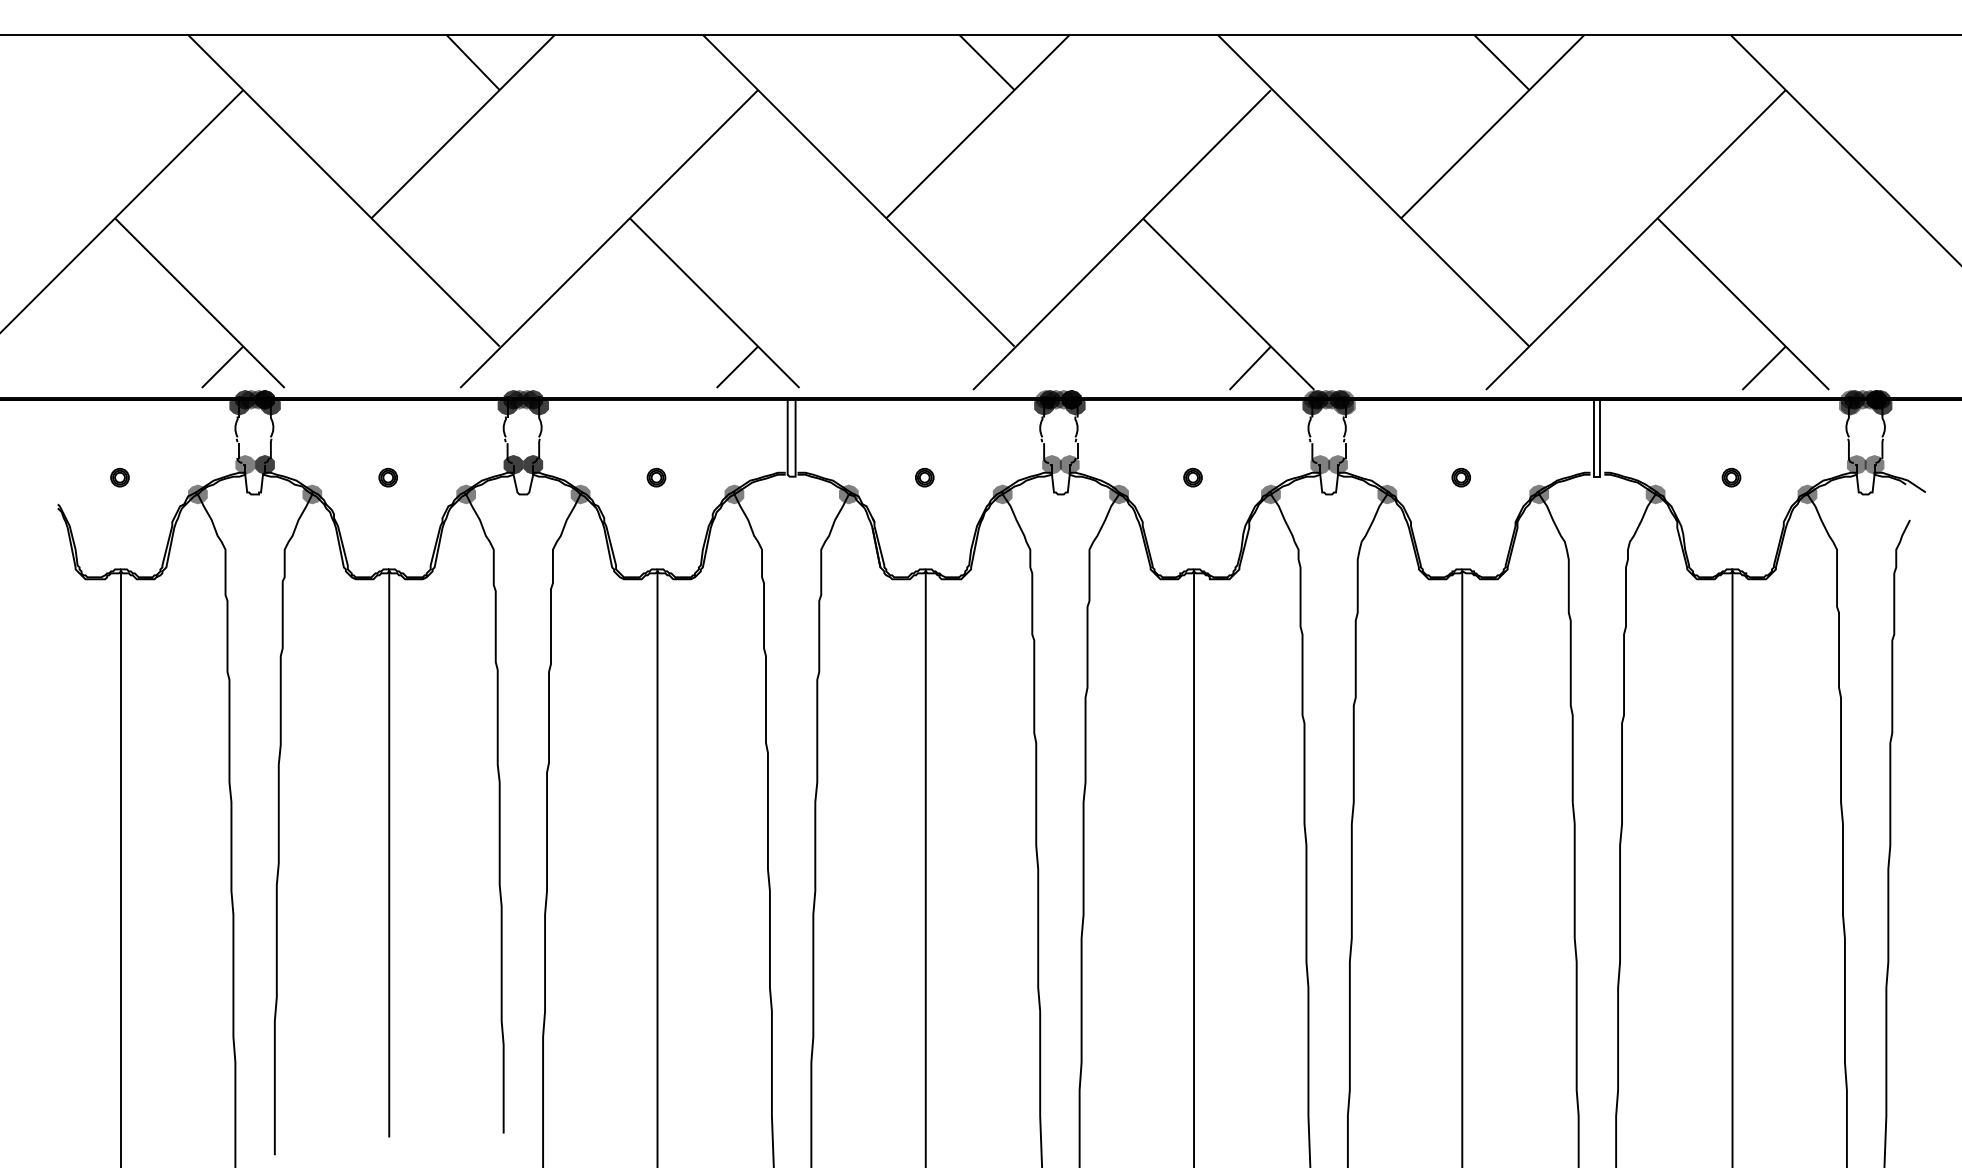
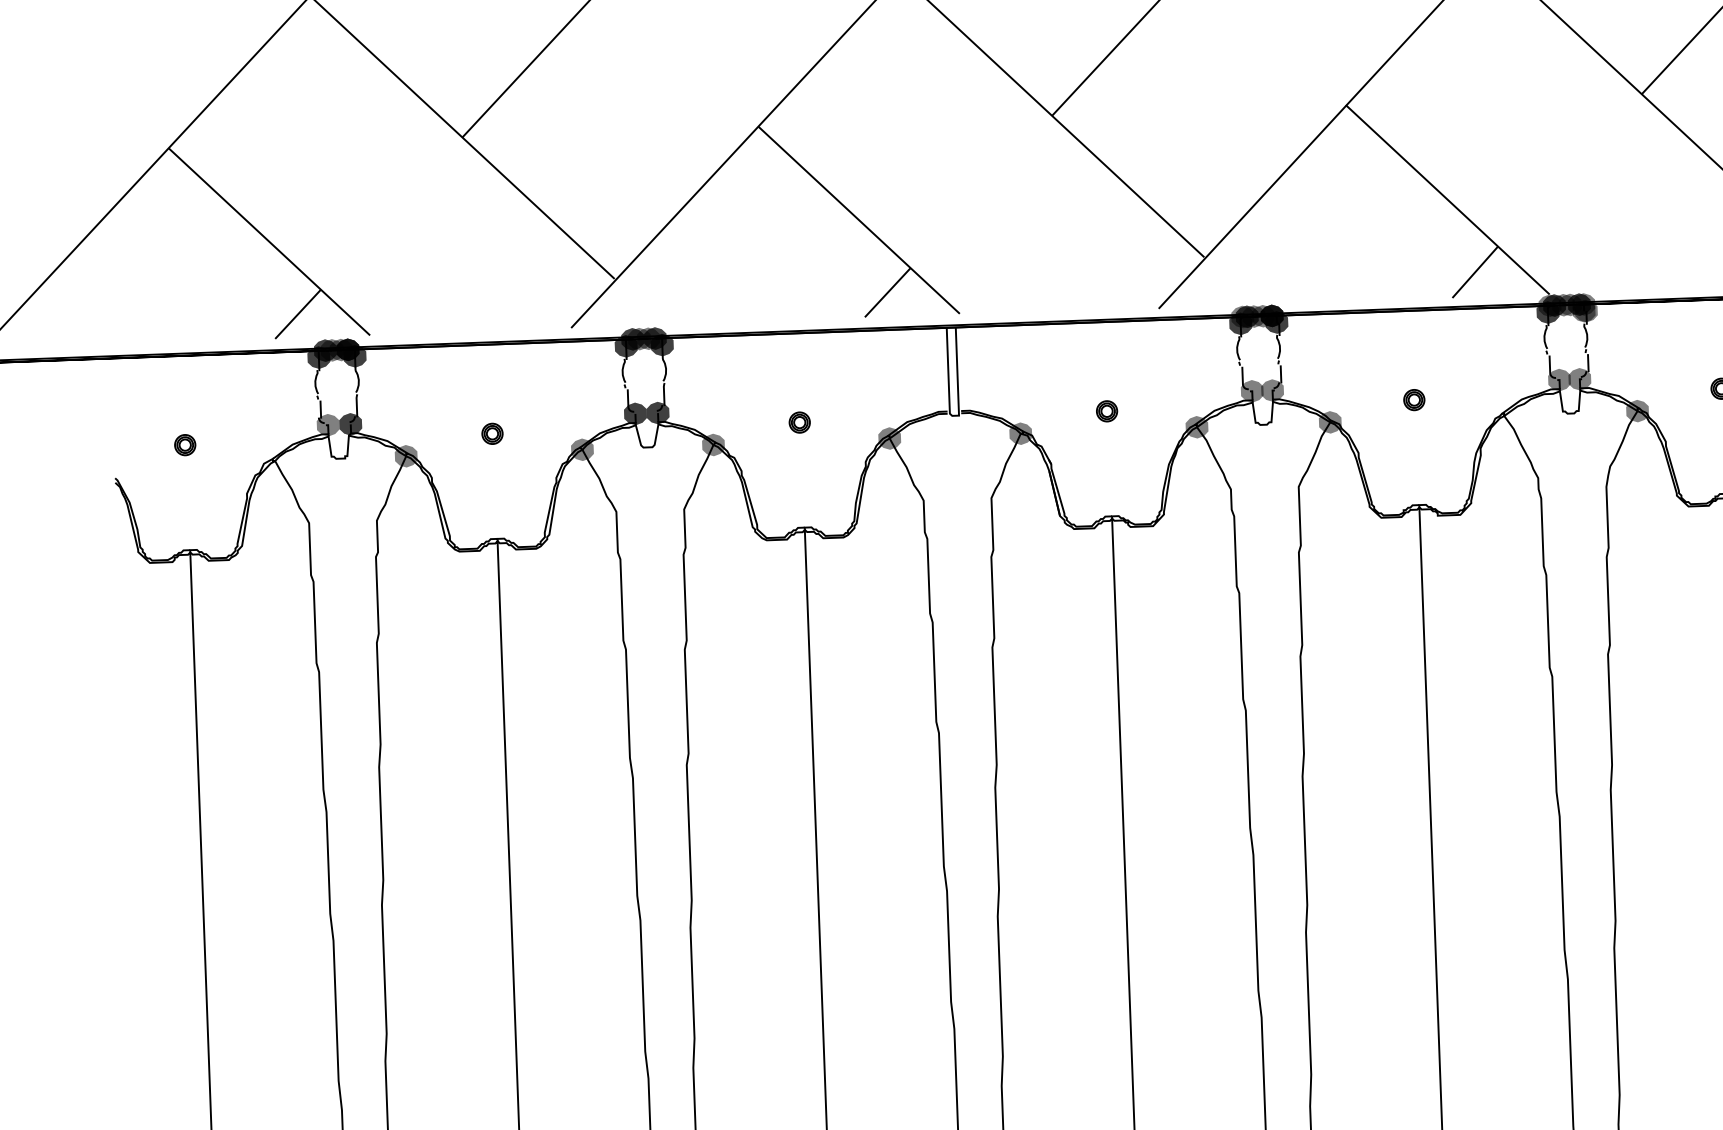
fill: (197, 494) -> (274, 461), removed
fill: (1270, 494) -> (1503, 416), removed

